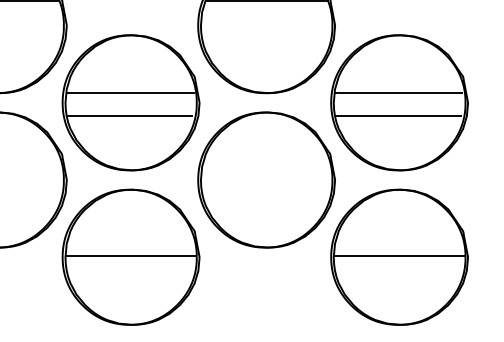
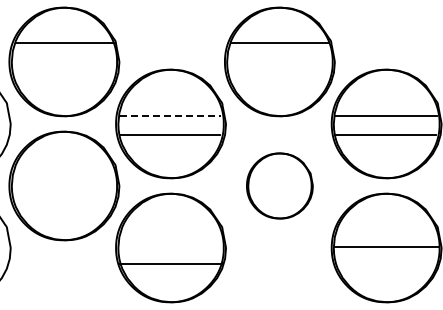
line: (130, 93) -> (170, 116), solid -> dashed
part: (266, 179) -> (279, 185), size x0.6
line: (130, 256) -> (170, 264), moved

